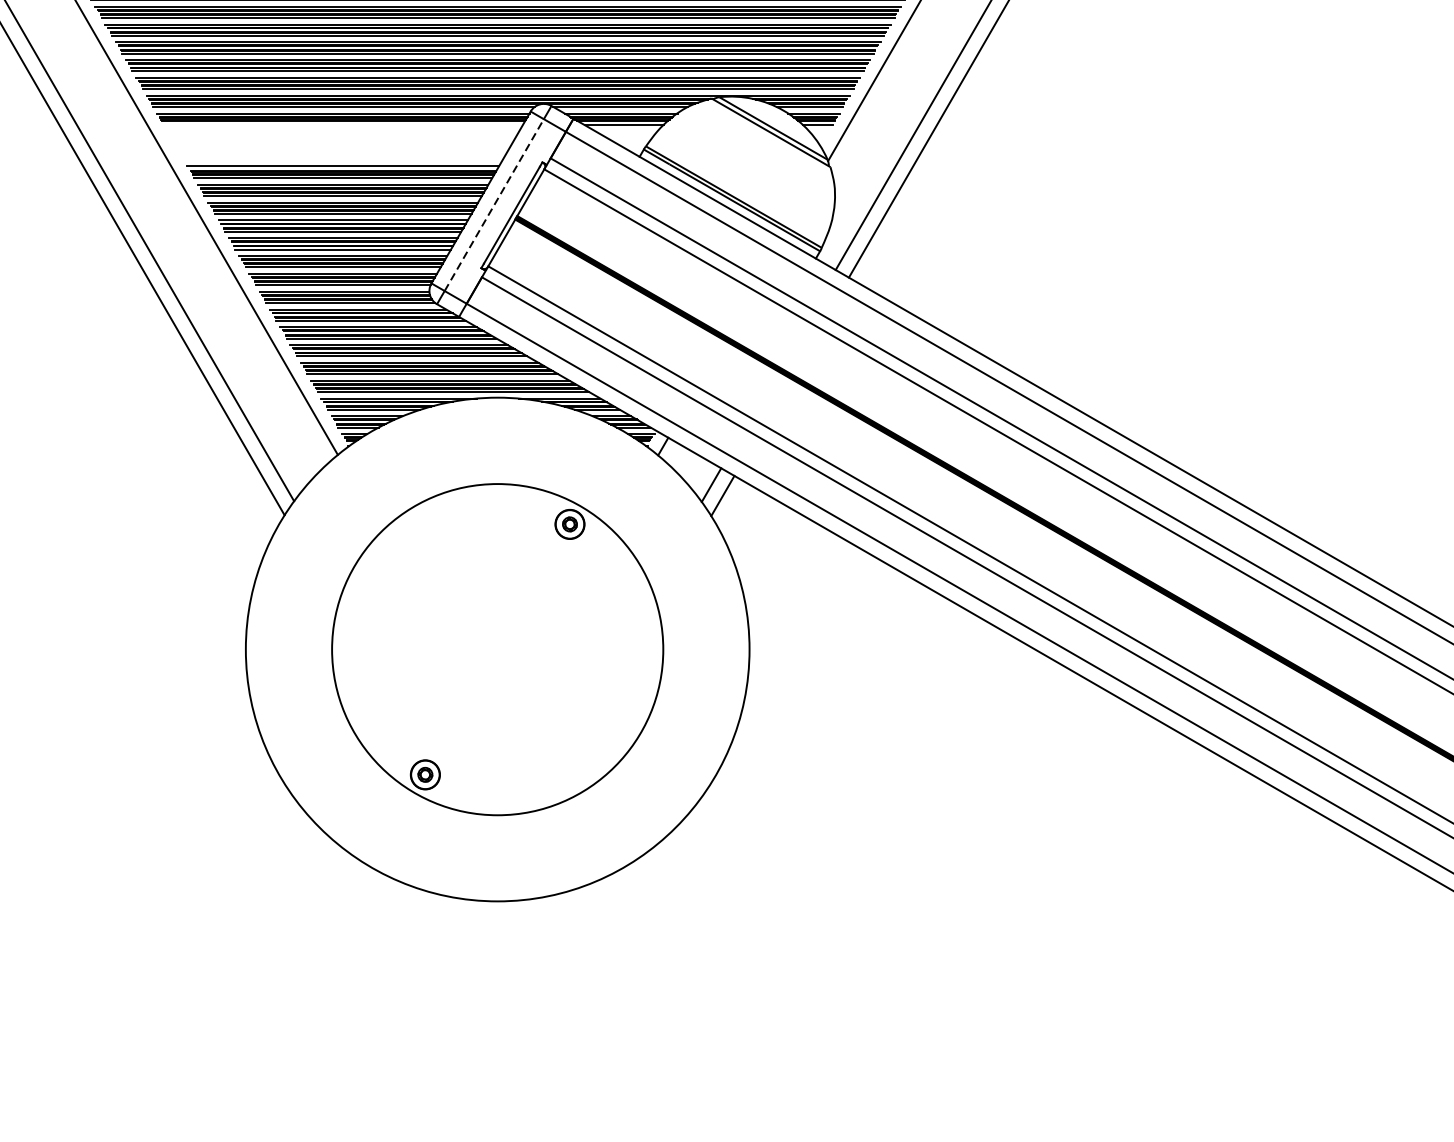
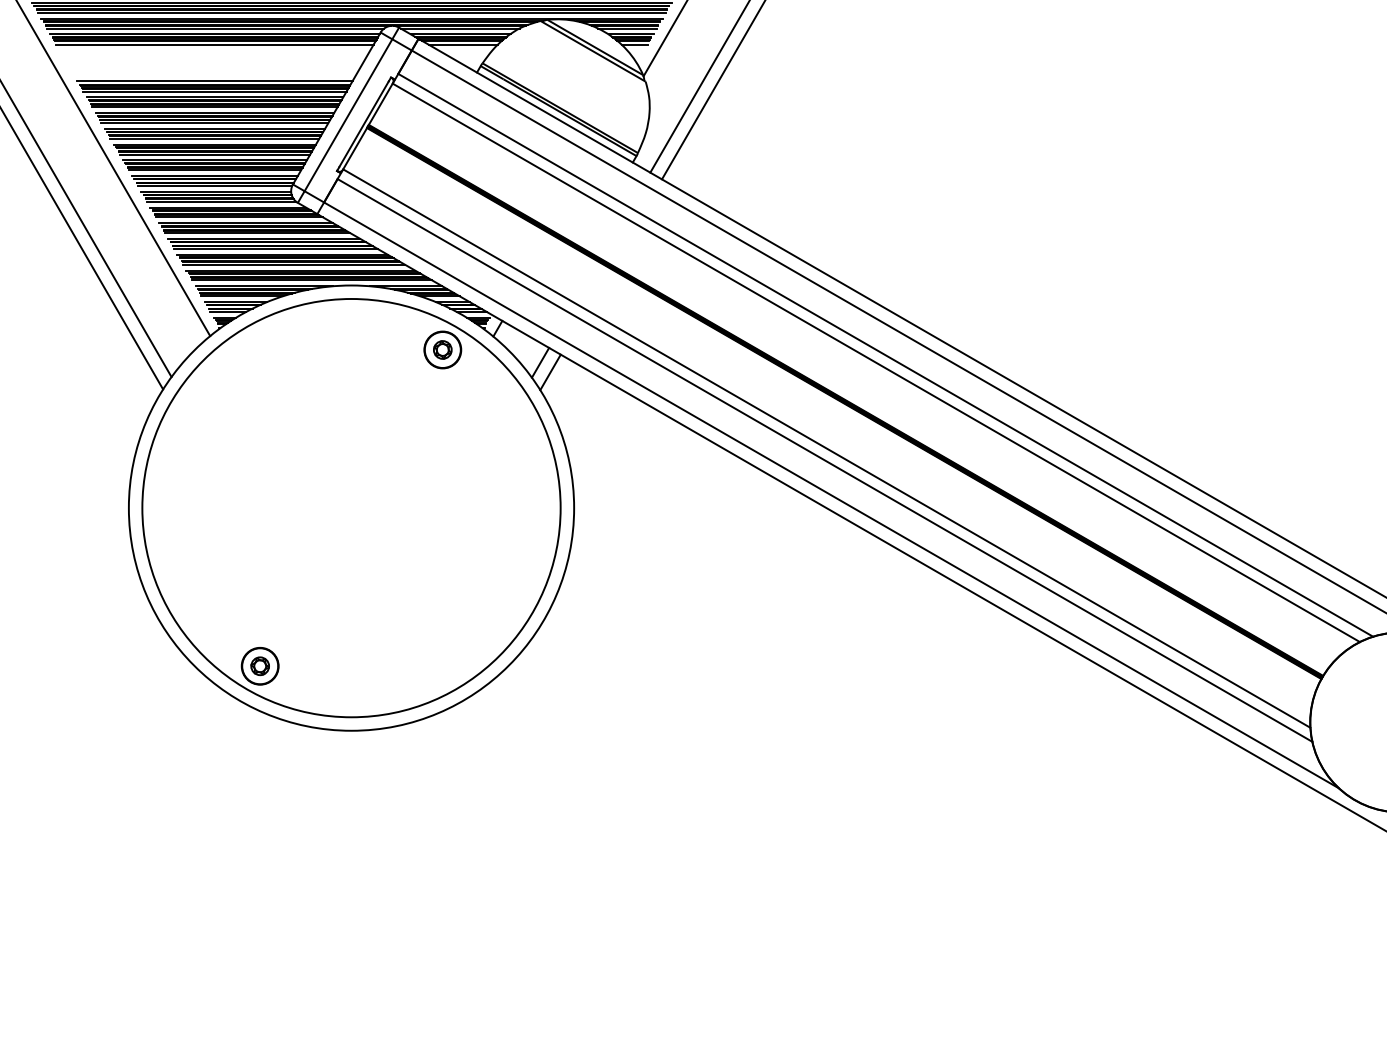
line: (342, 125) -> (214, 44), added
line: (494, 205) -> (348, 115), dashed -> solid
part: (497, 649) -> (351, 508), size x1.43

